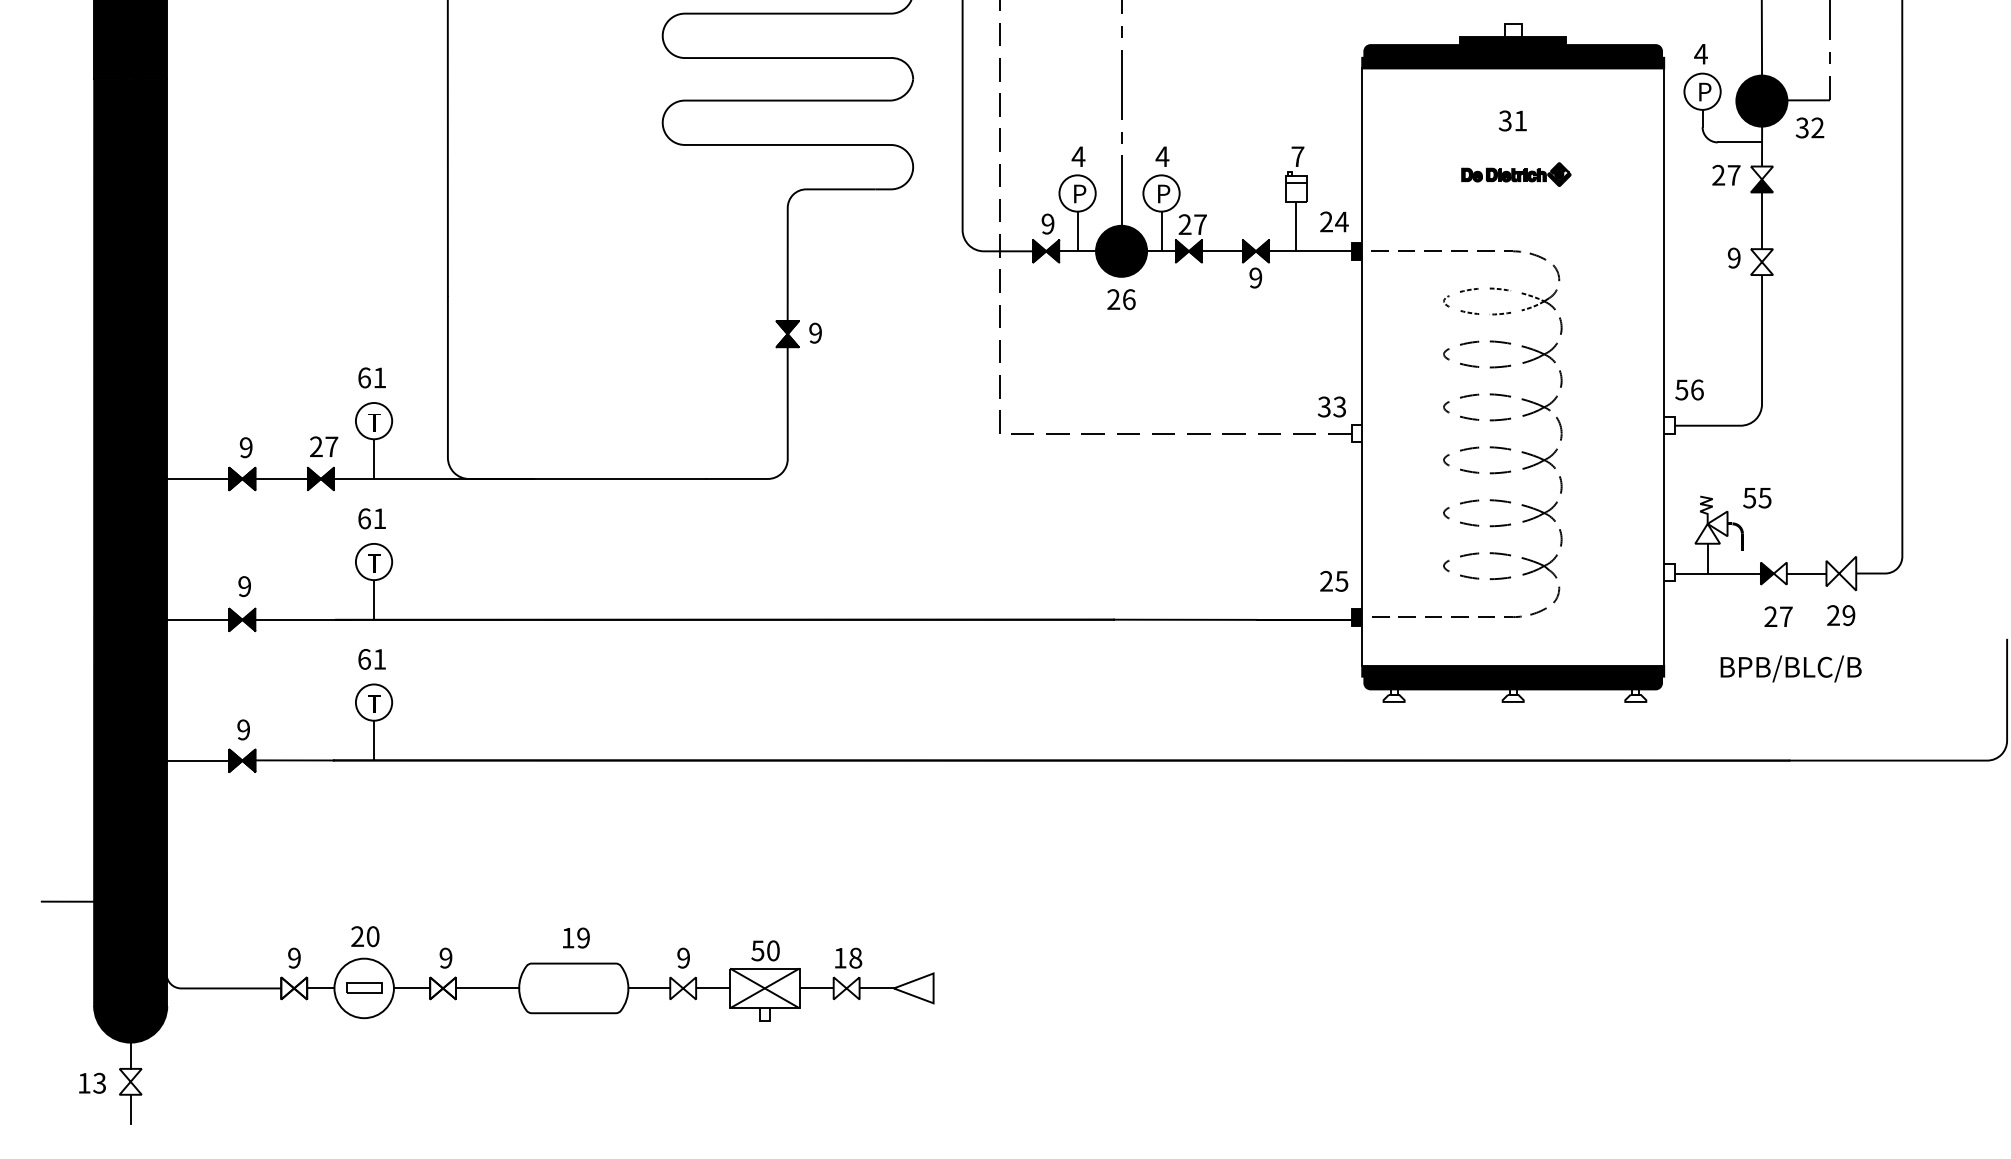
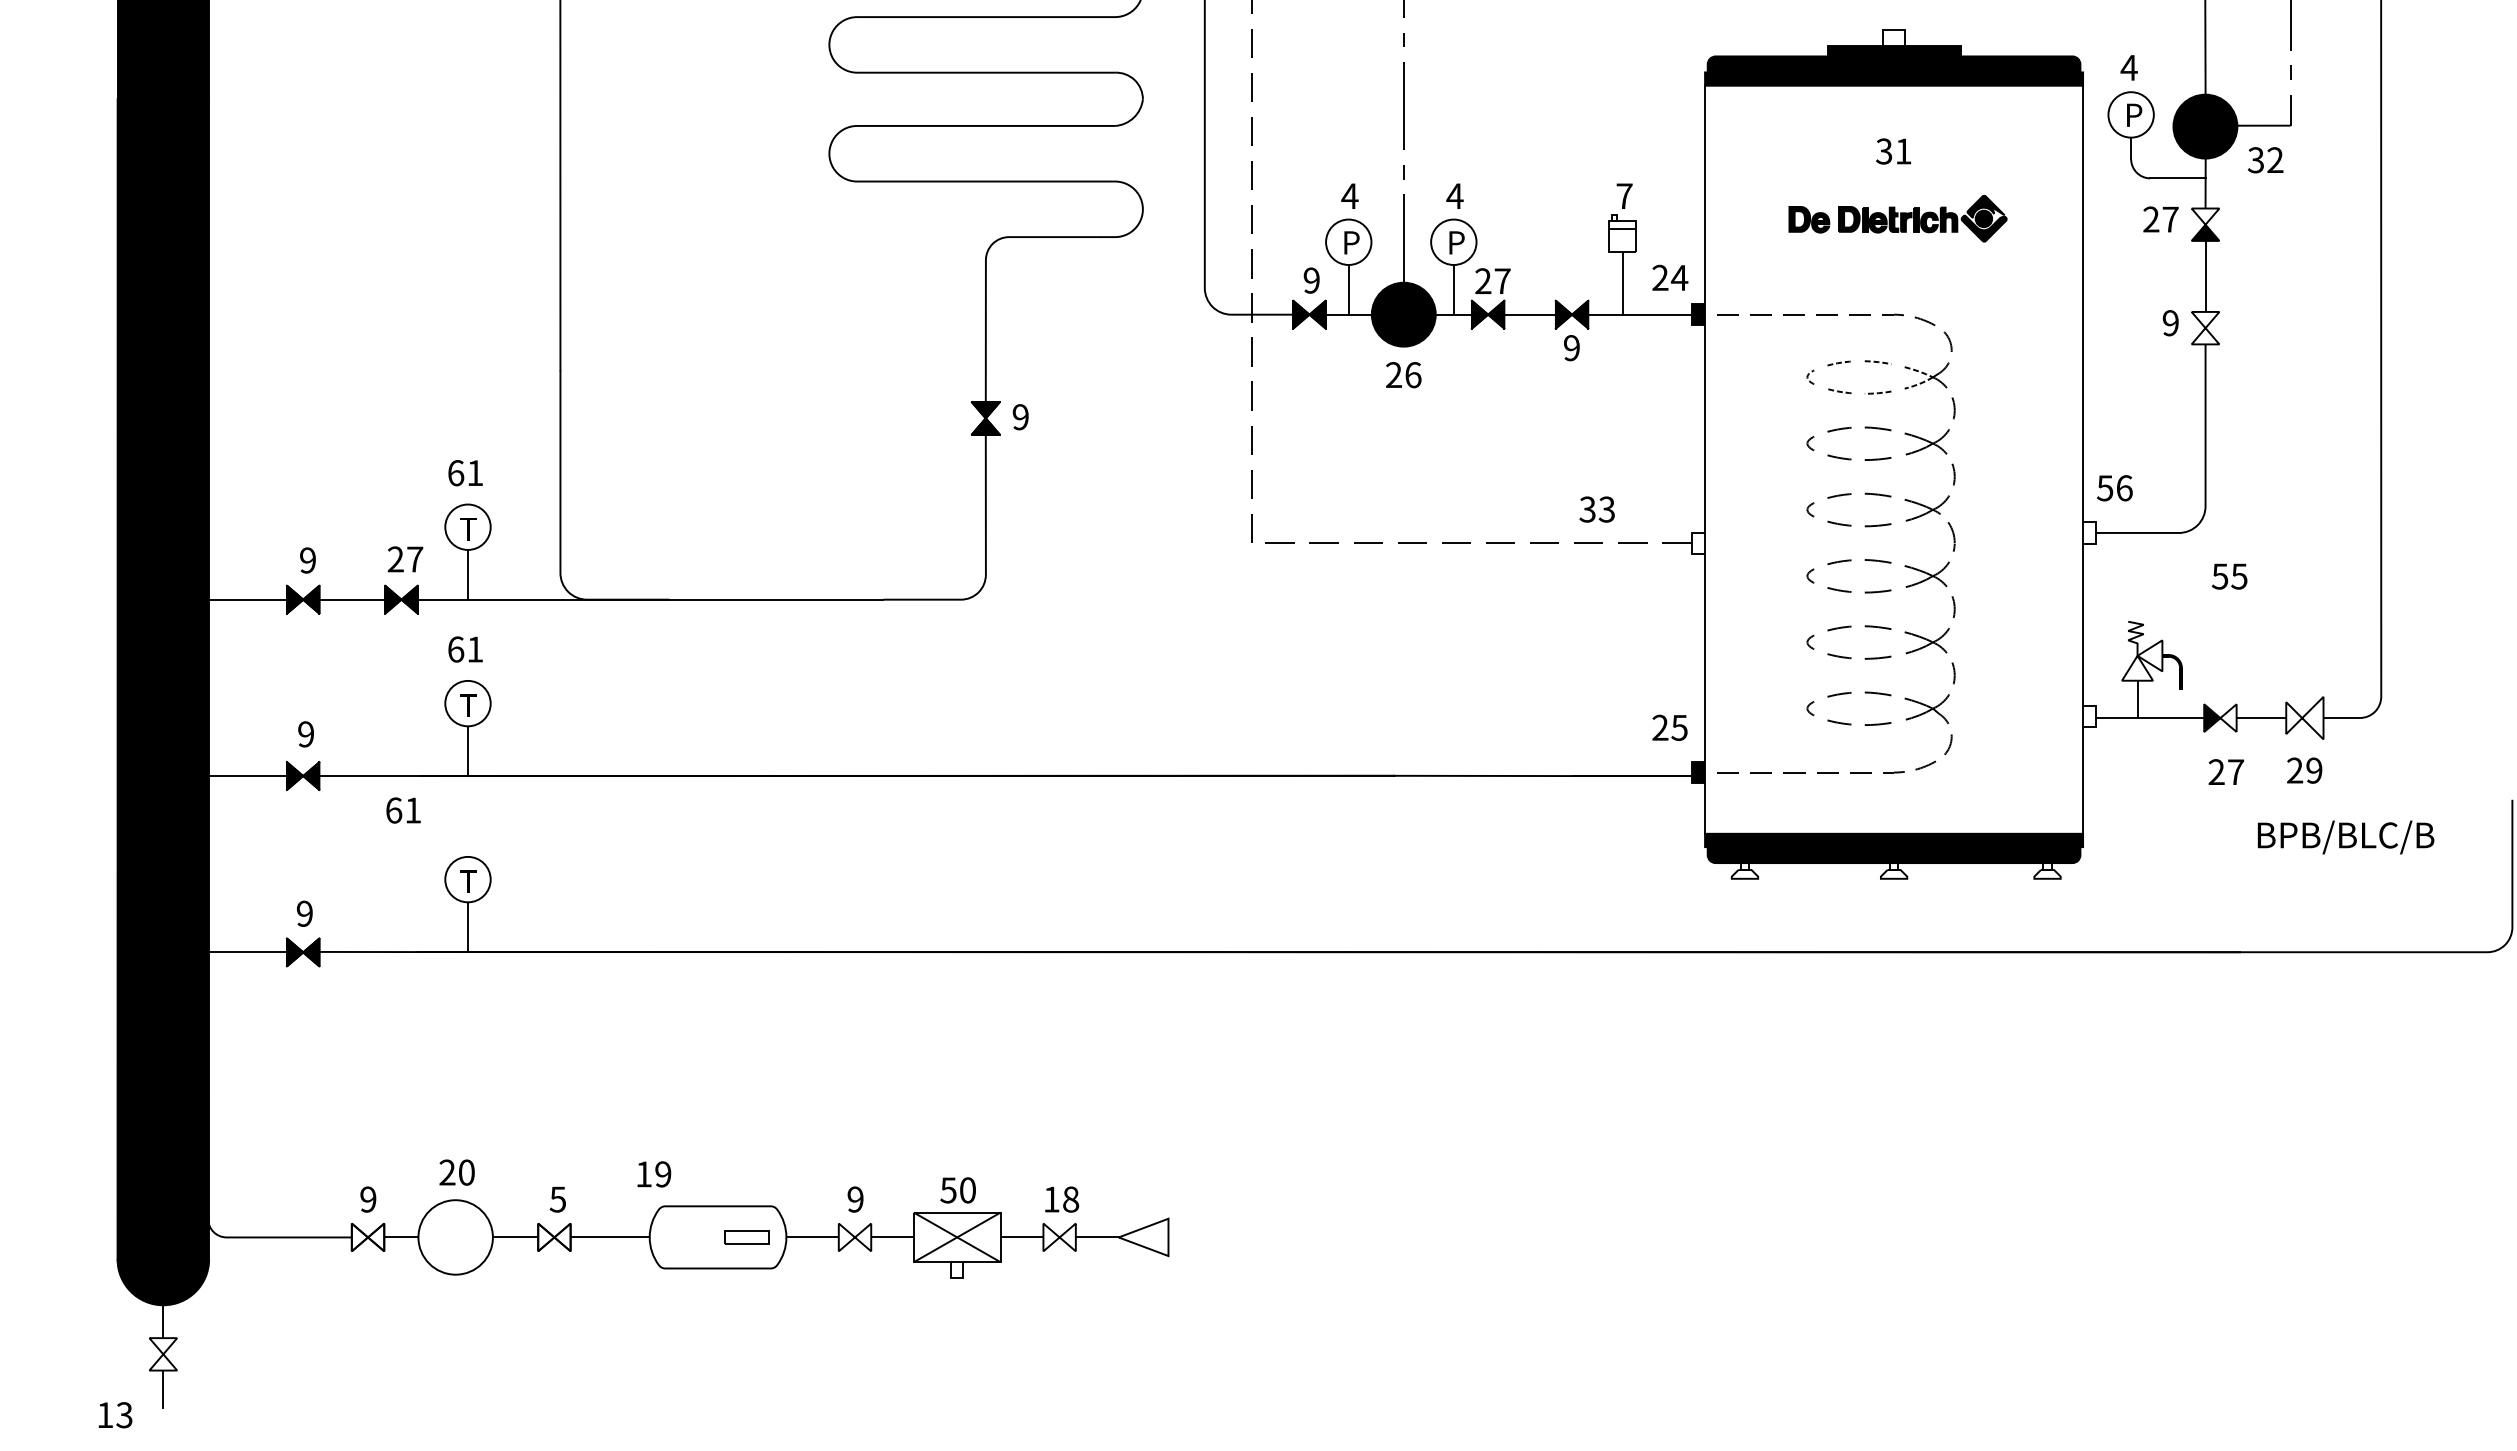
part: (1515, 174) -> (1897, 218), size x1.6
text: (1331, 406) -> (1596, 509), moved
text: (1757, 498) -> (2229, 576), moved
text: (372, 659) -> (403, 810), moved
text: (1790, 668) -> (2345, 837), moved
line: (67, 901) -> (84, 1128), removed
text: (576, 938) -> (654, 1174), moved
text: (445, 958) -> (557, 1199), 9 -> 5
part: (364, 988) -> (746, 1237), moved
text: (92, 1083) -> (115, 1415), moved

